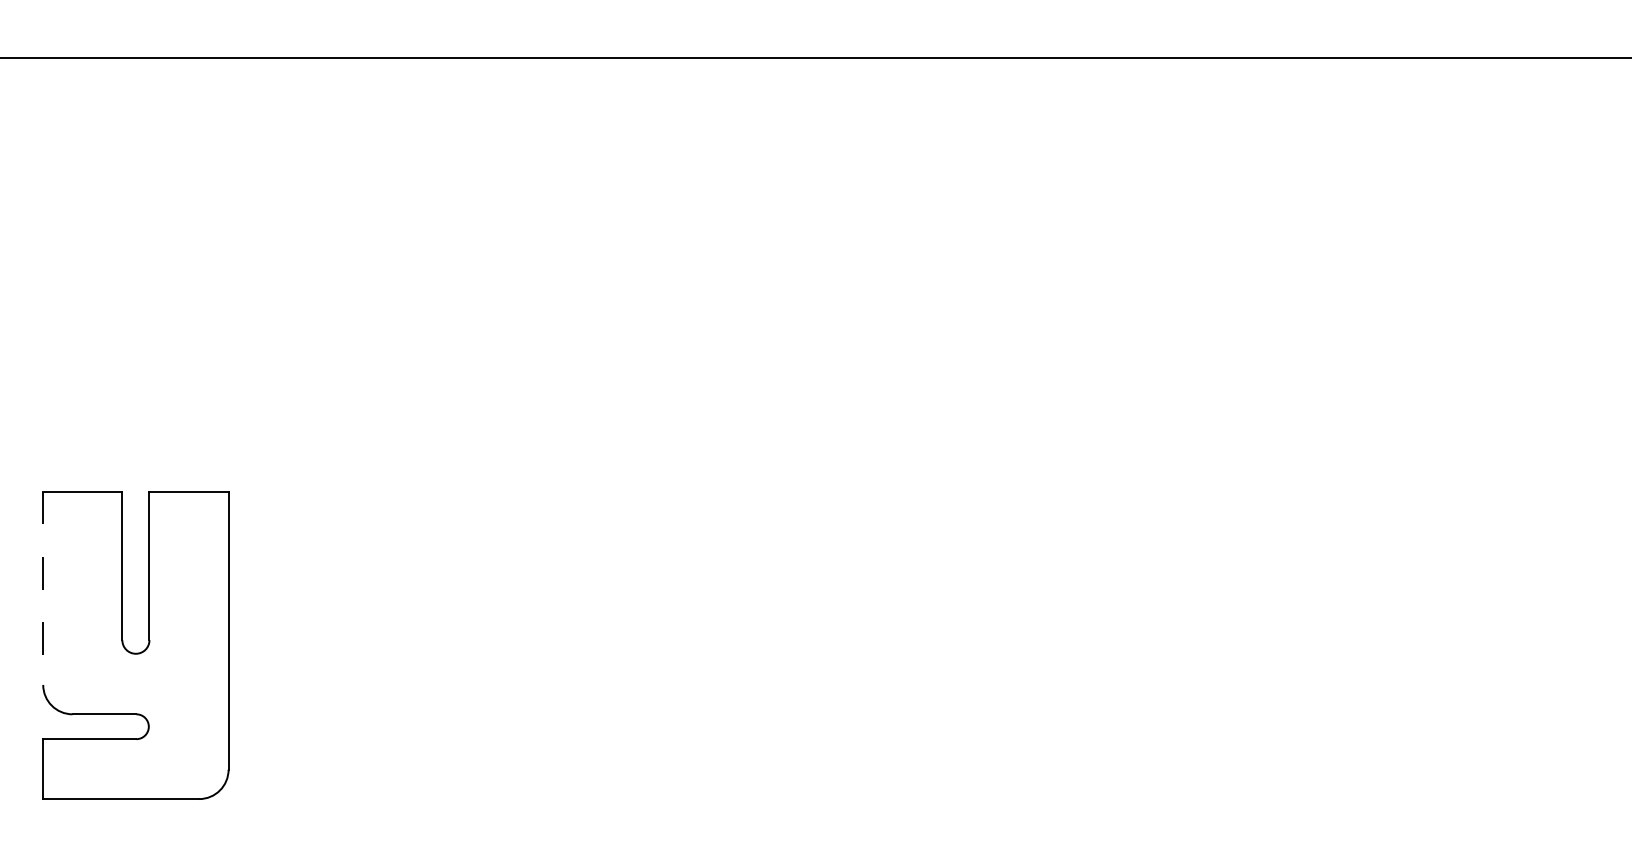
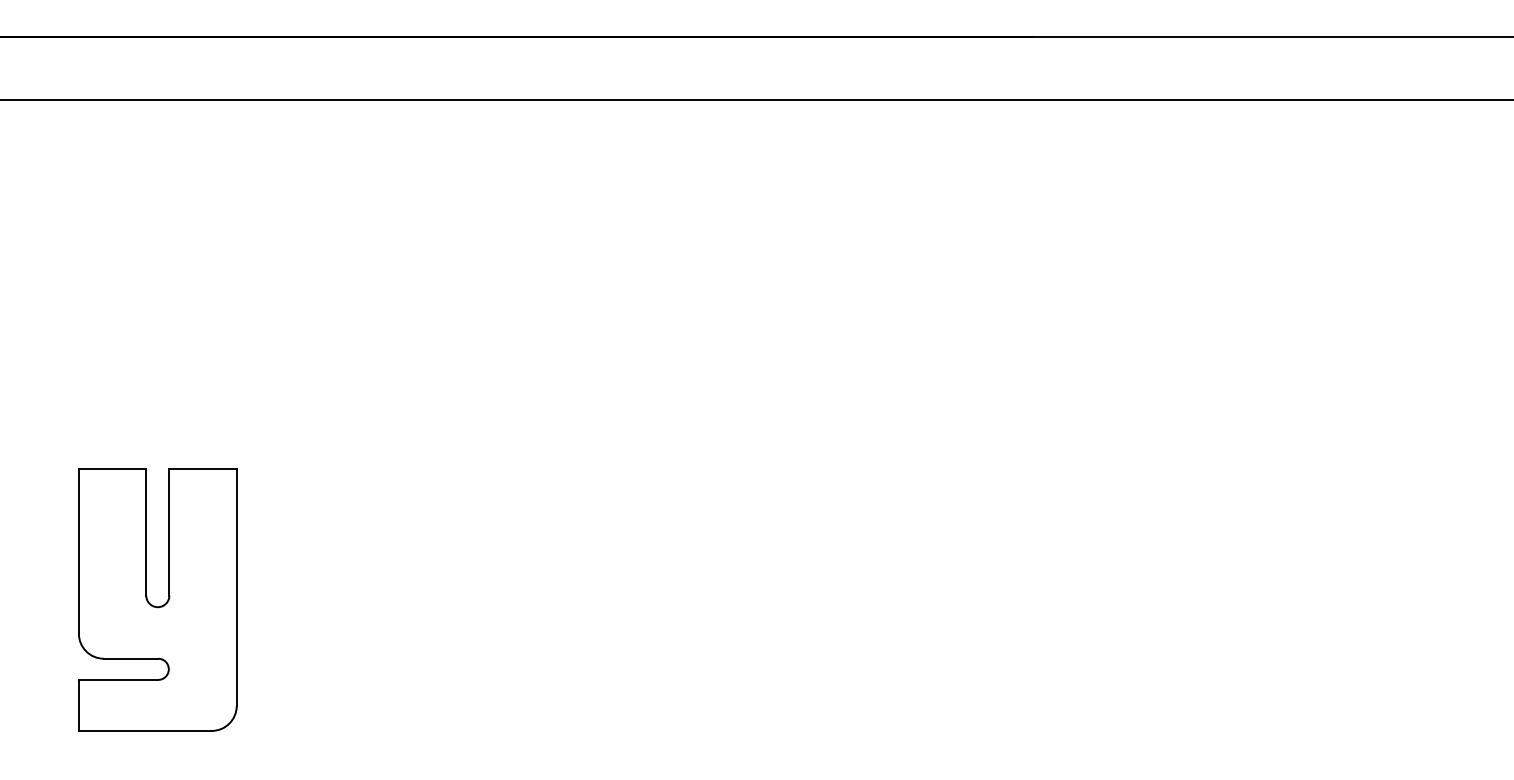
line: (42, 588) -> (78, 551), dashed -> solid

